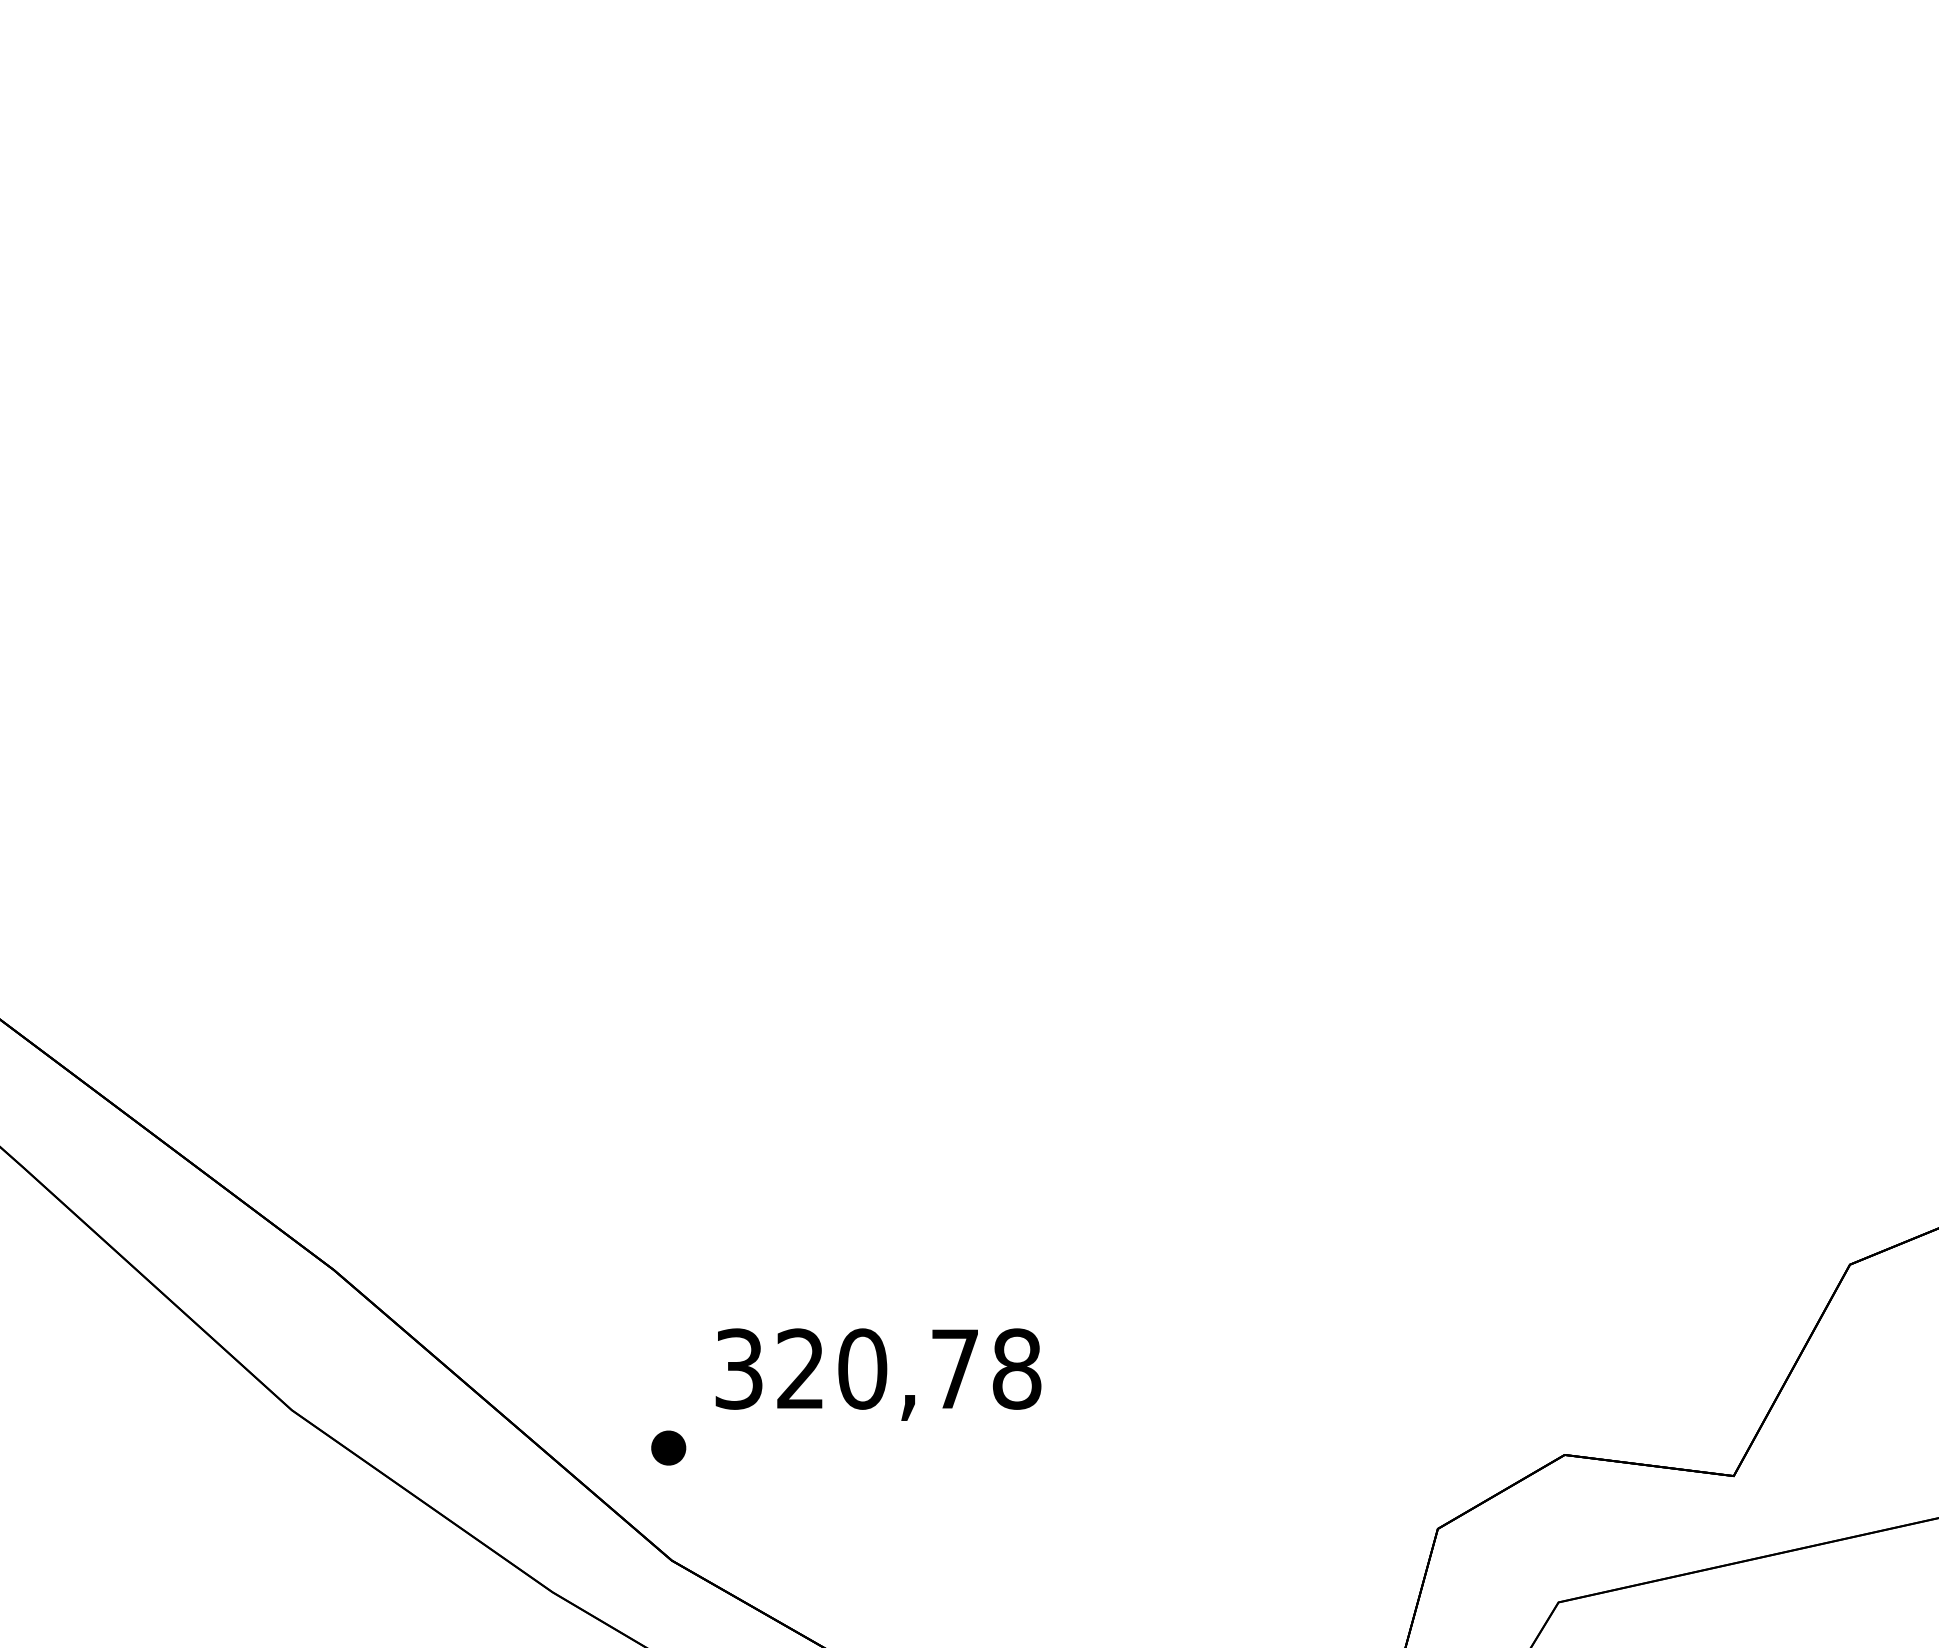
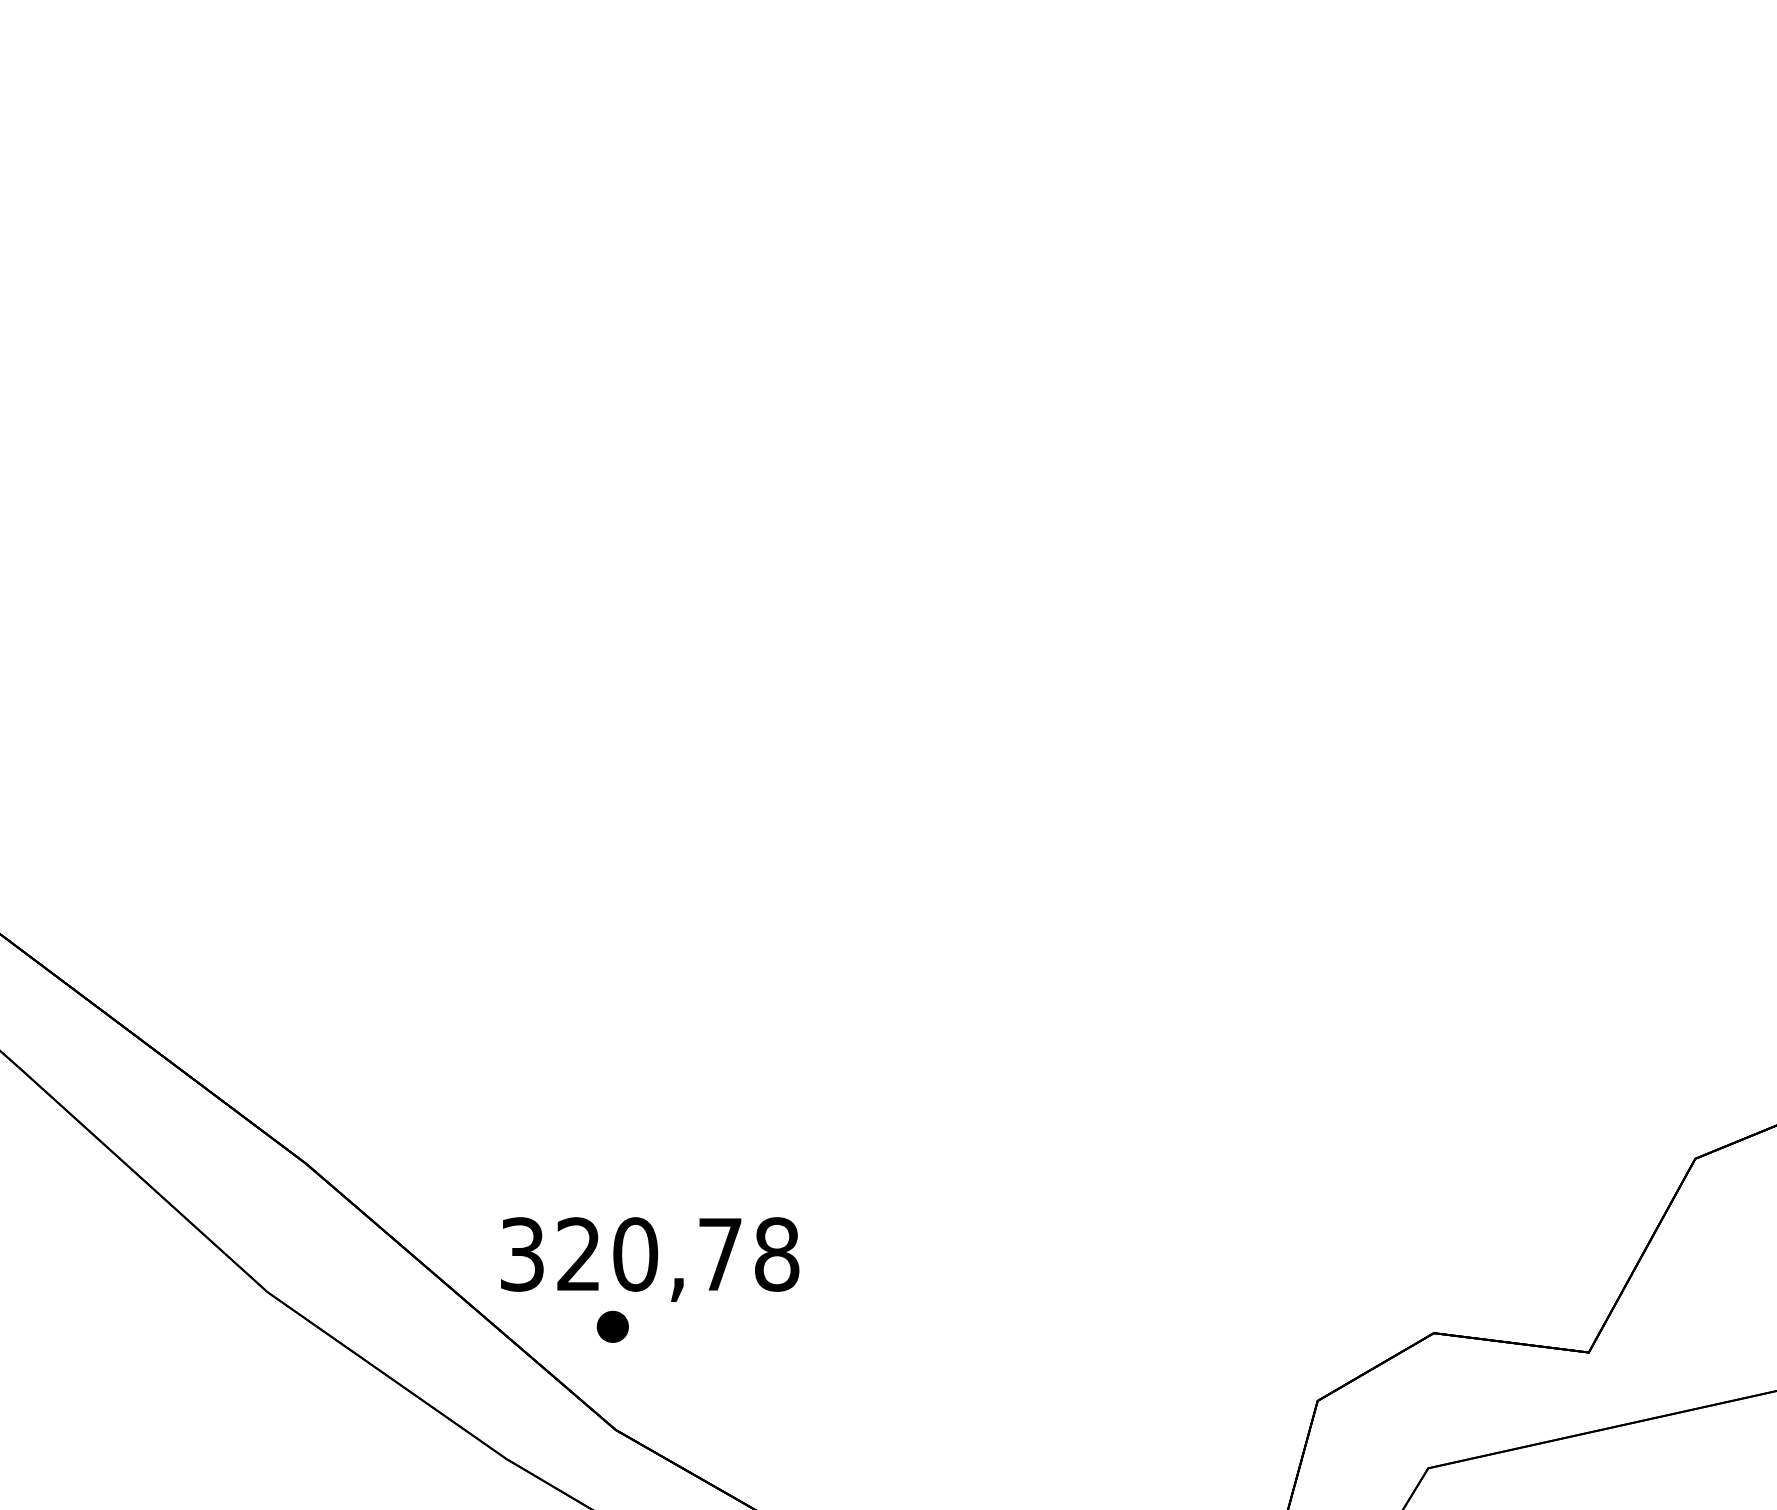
text: (878, 1374) -> (650, 1259), moved

